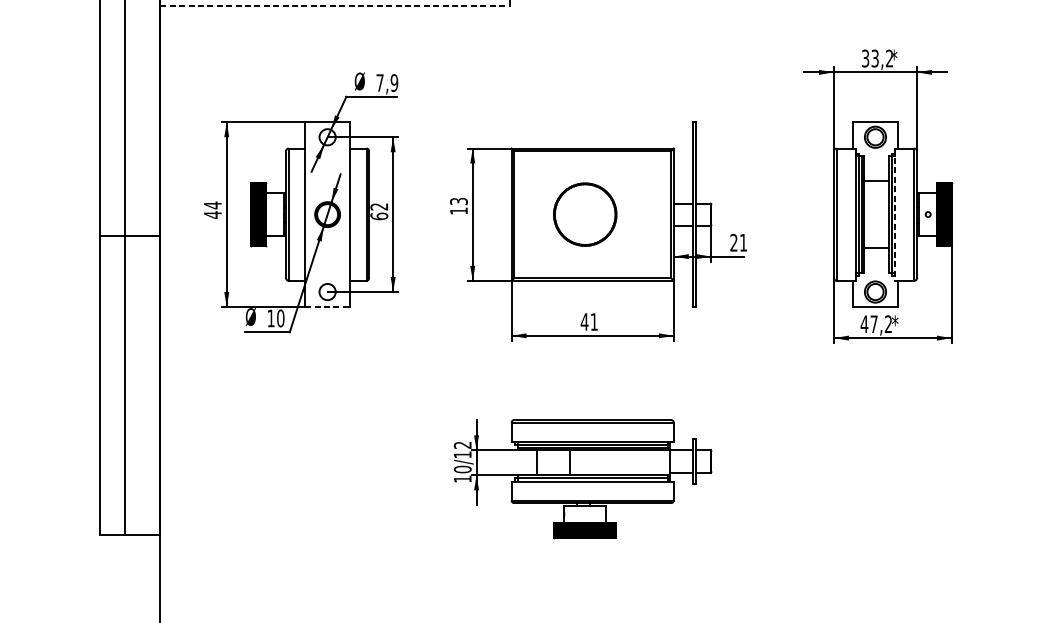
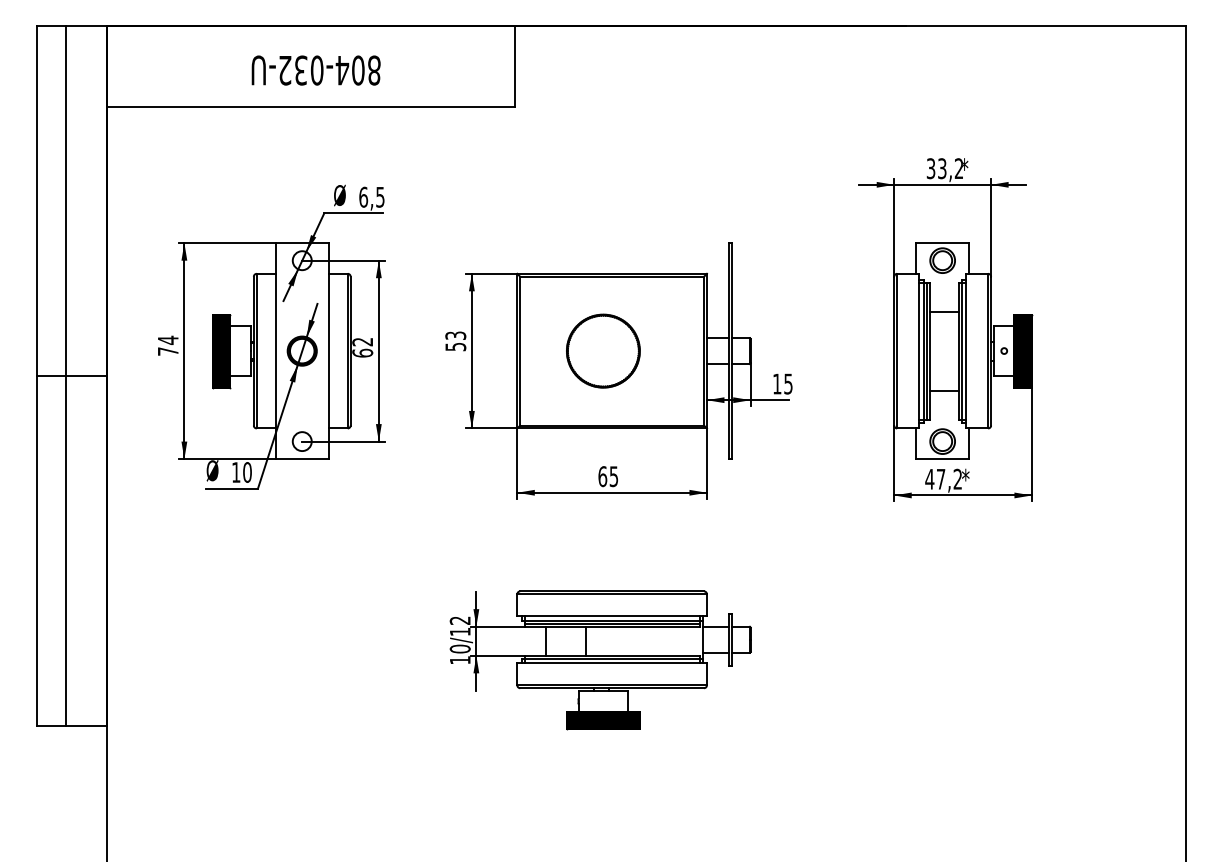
line: (335, 6) -> (311, 107), dashed -> solid
text: (386, 82) -> (371, 196), 7,9 -> 6,5
text: (458, 211) -> (455, 347), 13 -> 53
text: (213, 214) -> (168, 351), 44 -> 74
line: (895, 214) -> (966, 351), dashed -> solid
text: (738, 242) -> (782, 383), 21 -> 15
line: (327, 307) -> (302, 459), dashed -> solid
text: (589, 321) -> (608, 476), 41 -> 65

